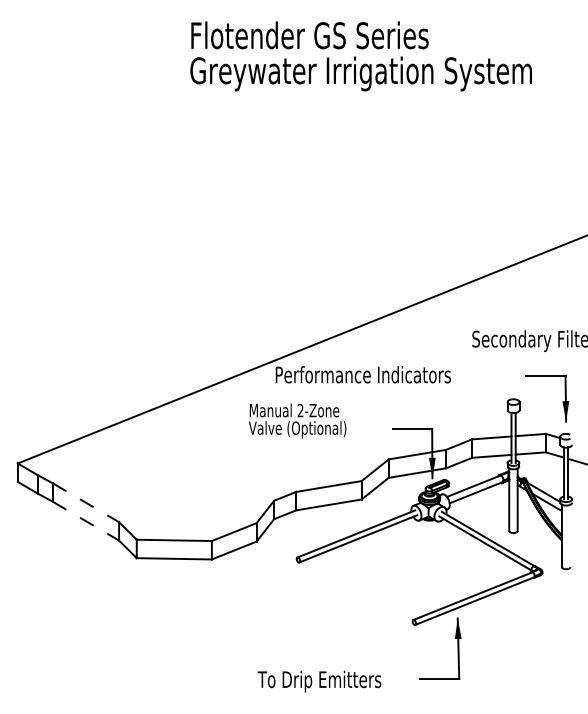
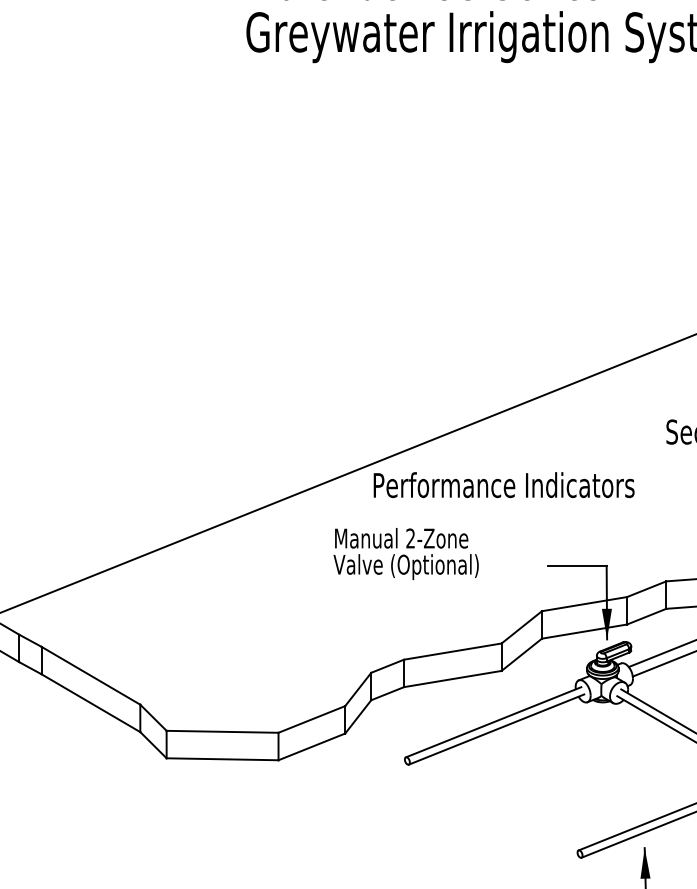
line: (86, 503) -> (91, 676), dashed -> solid
line: (86, 521) -> (91, 703), dashed -> solid

